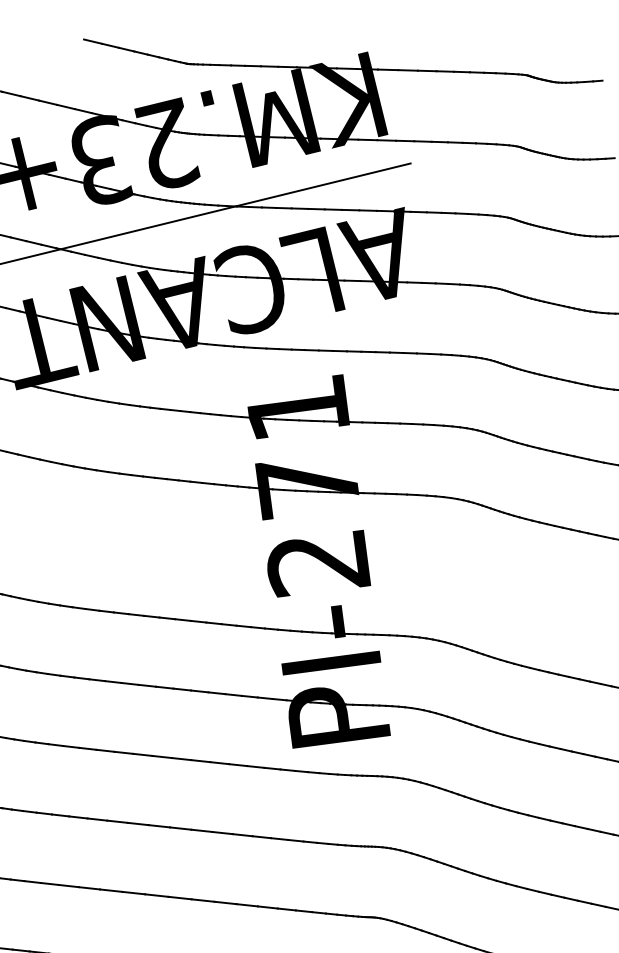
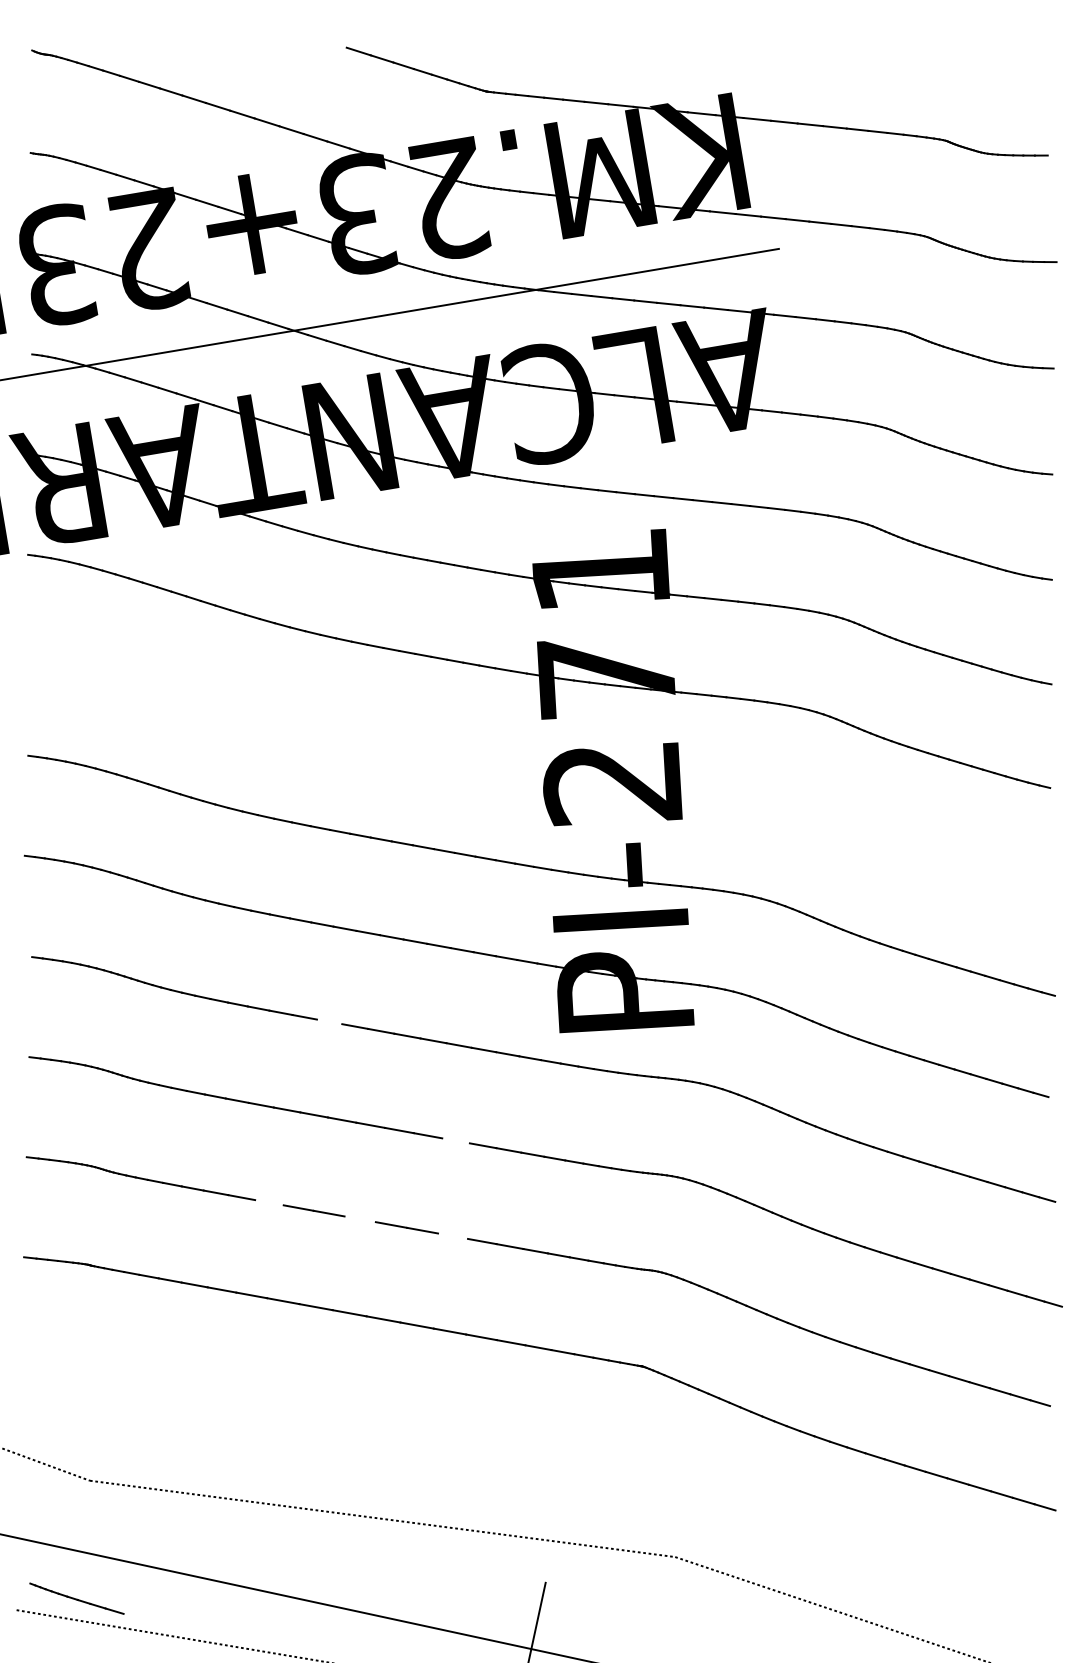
line: (123, 752) -> (329, 1021), removed
line: (222, 832) -> (455, 1140), removed
line: (89, 888) -> (269, 1202), removed
line: (156, 895) -> (359, 1219), removed
line: (225, 902) -> (453, 1235), removed

